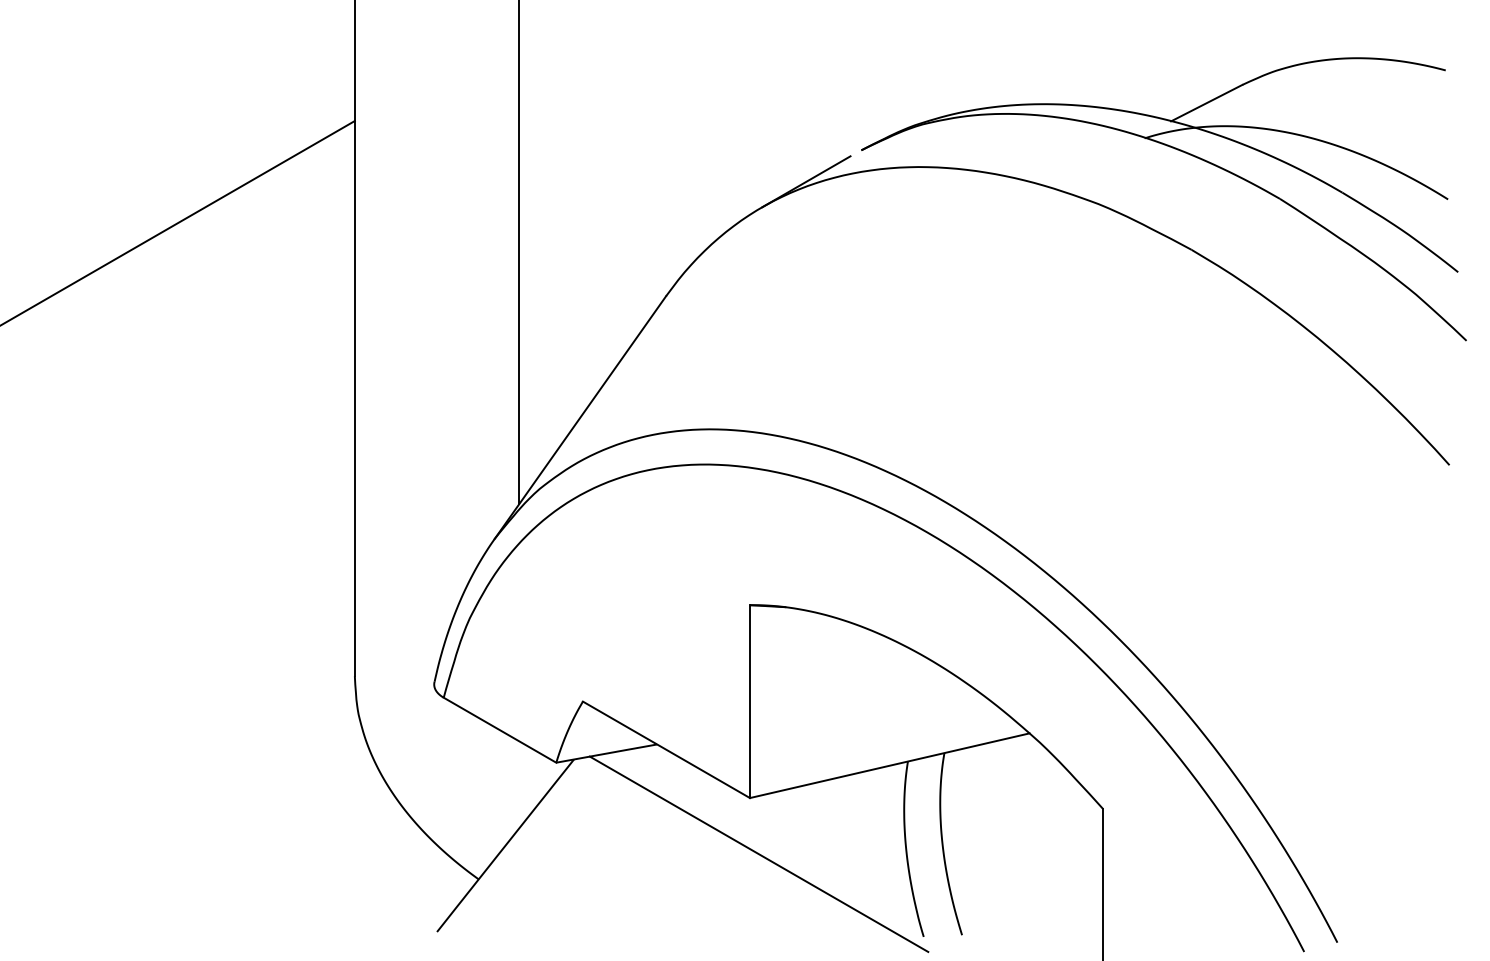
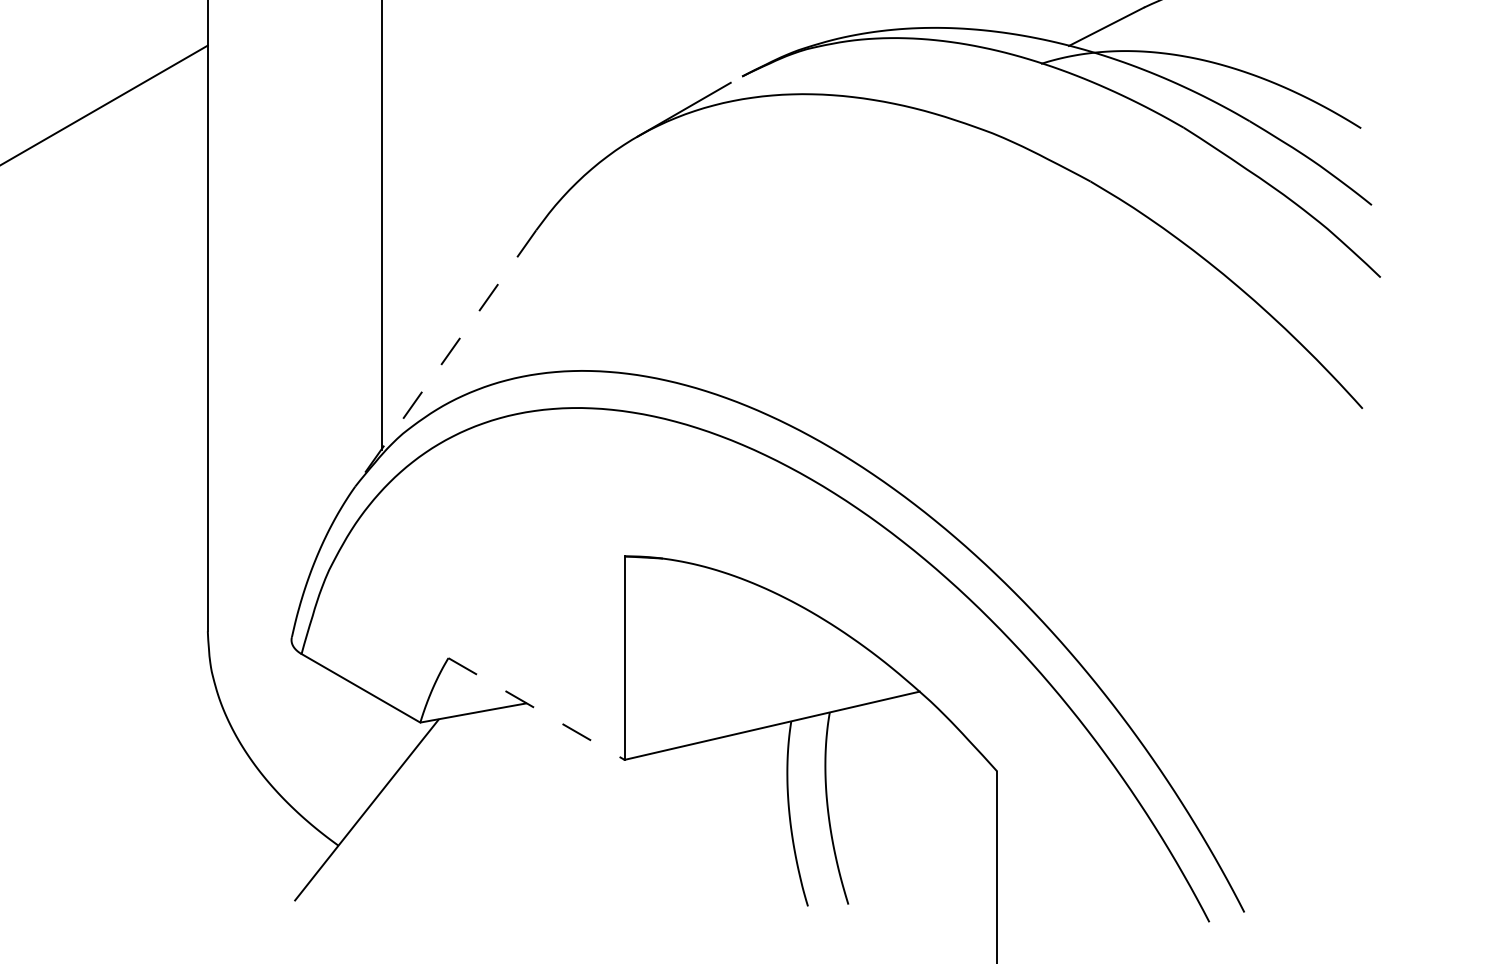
line: (580, 417) -> (445, 358), solid -> dashed
line: (666, 750) -> (536, 709), solid -> dashed
line: (758, 853) -> (633, 818), removed

